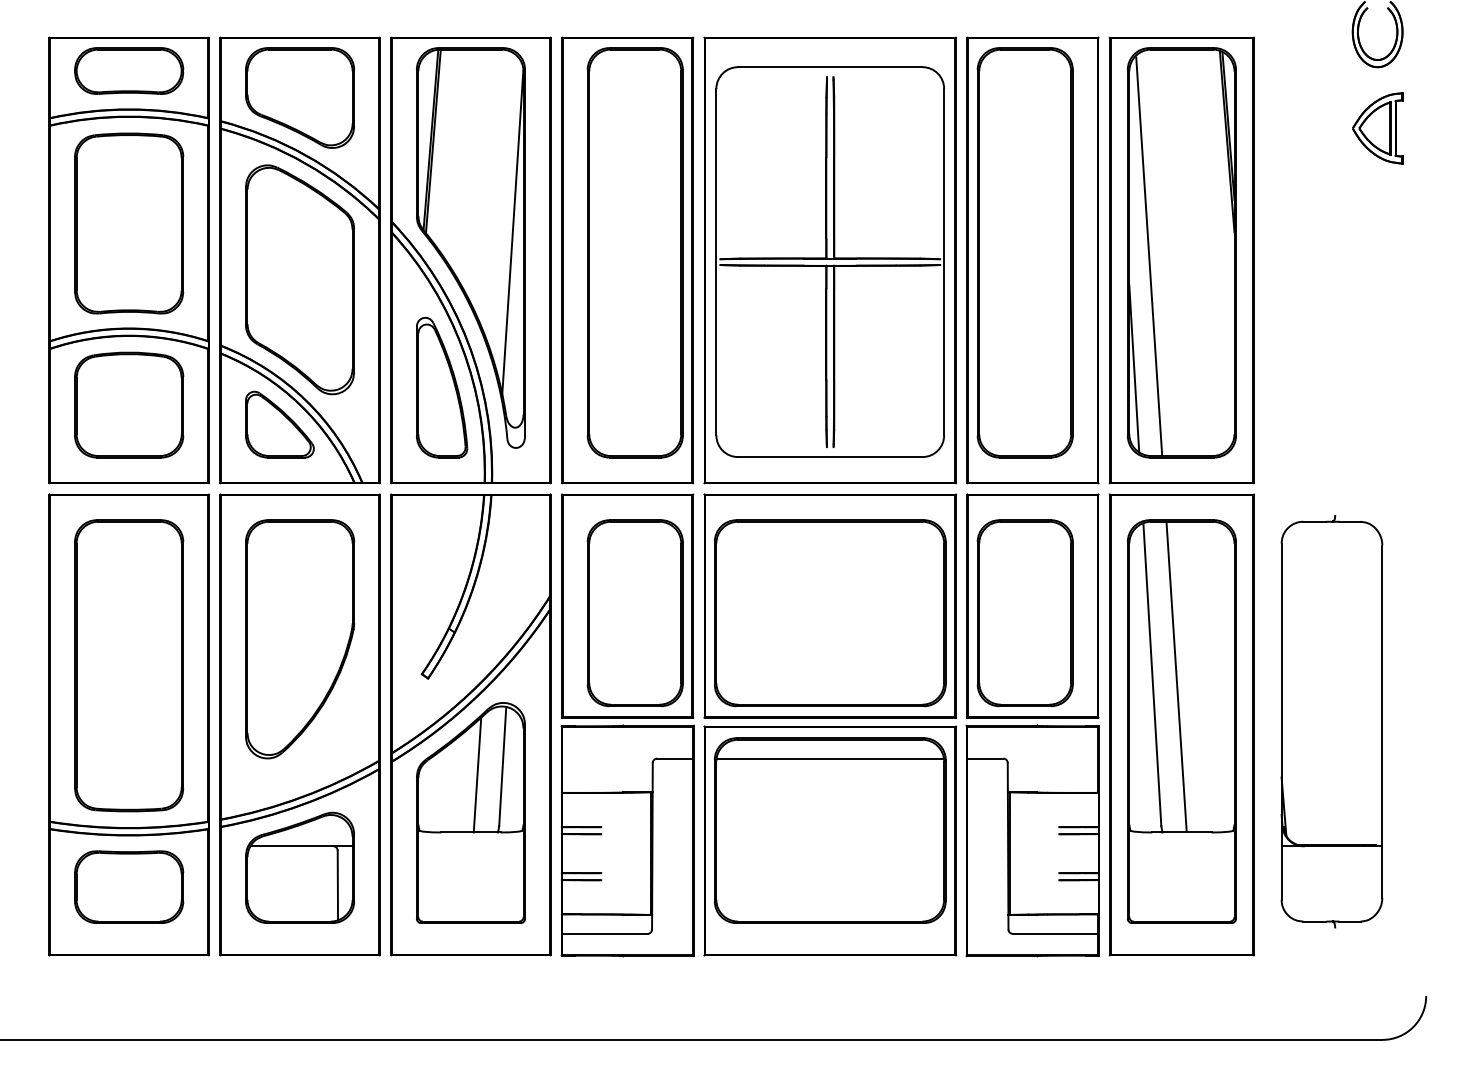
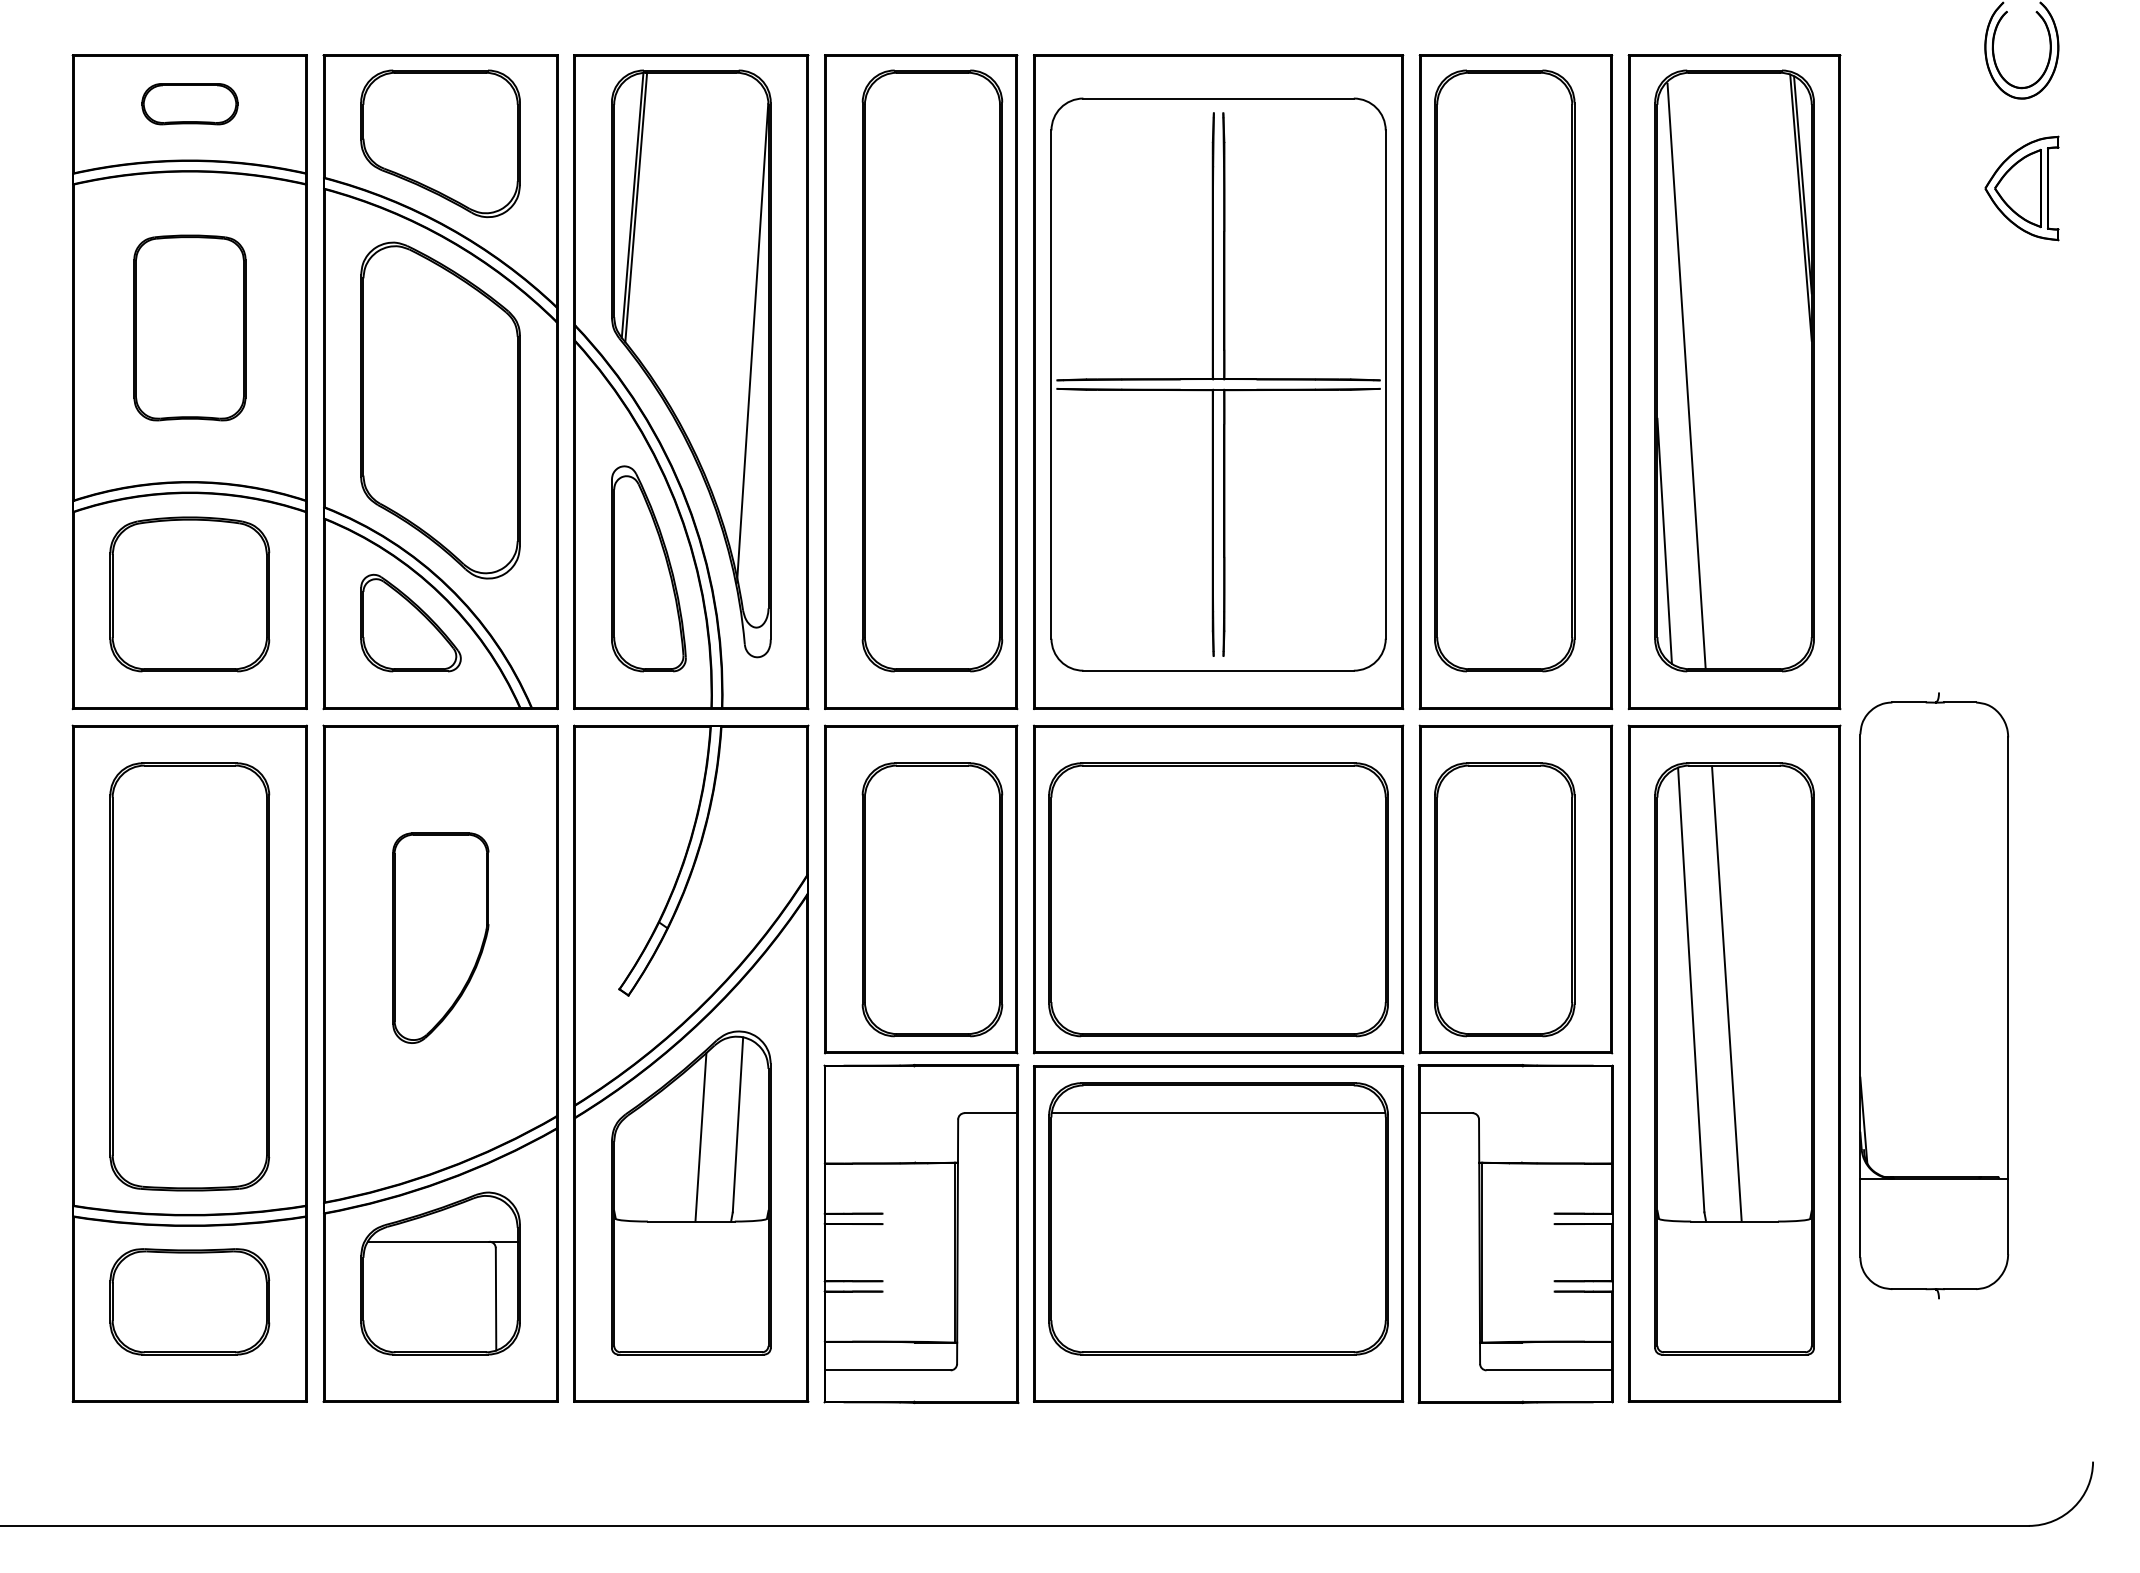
part: (129, 70) -> (190, 103), size x0.6
part: (129, 223) -> (190, 327), size x0.7
part: (300, 639) -> (441, 938), size x0.6
part: (1331, 721) -> (1933, 995), moved

